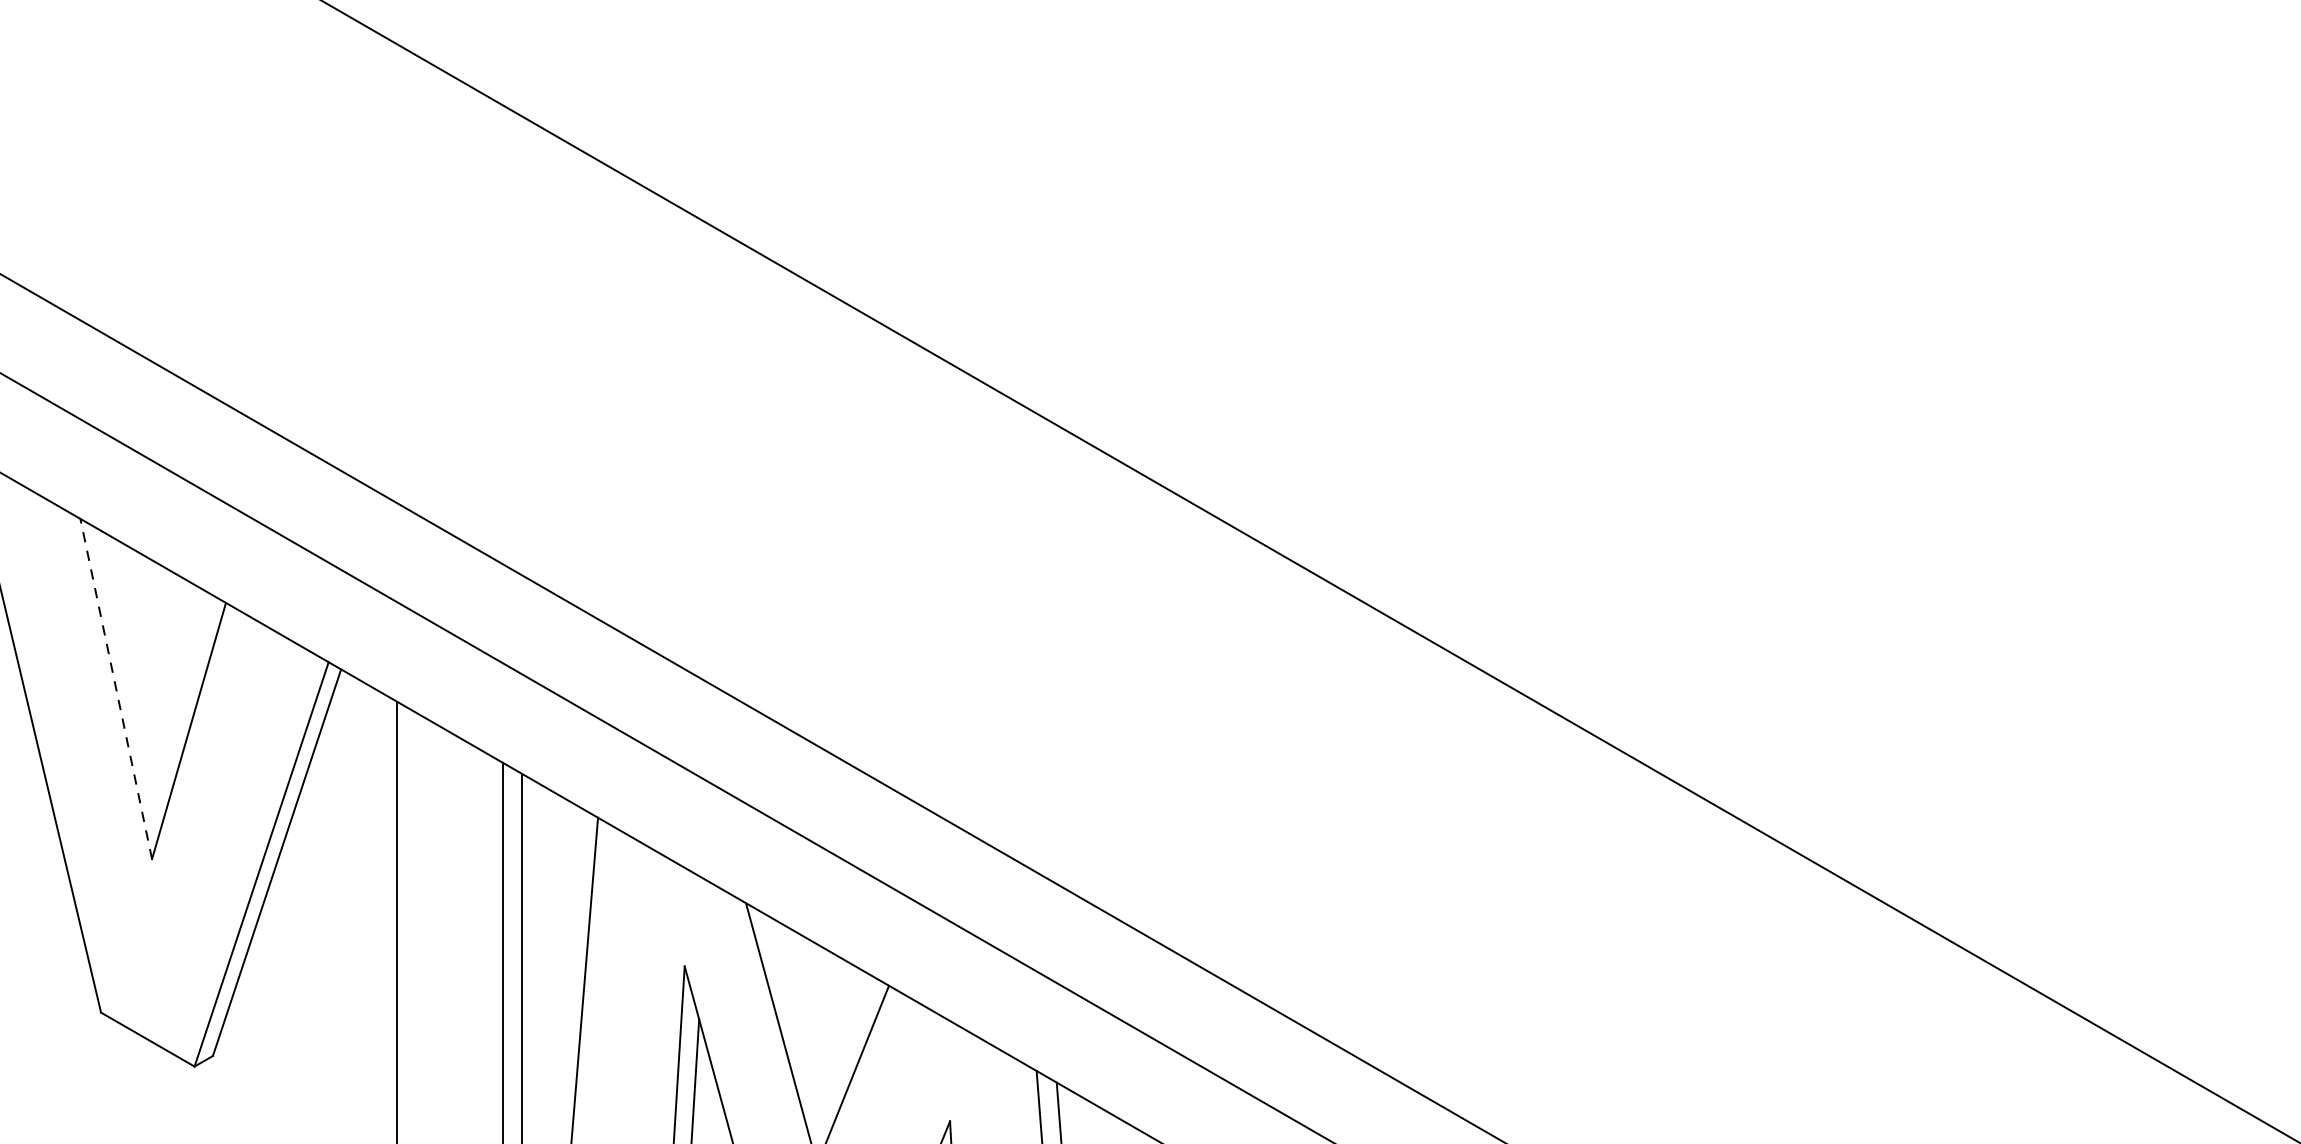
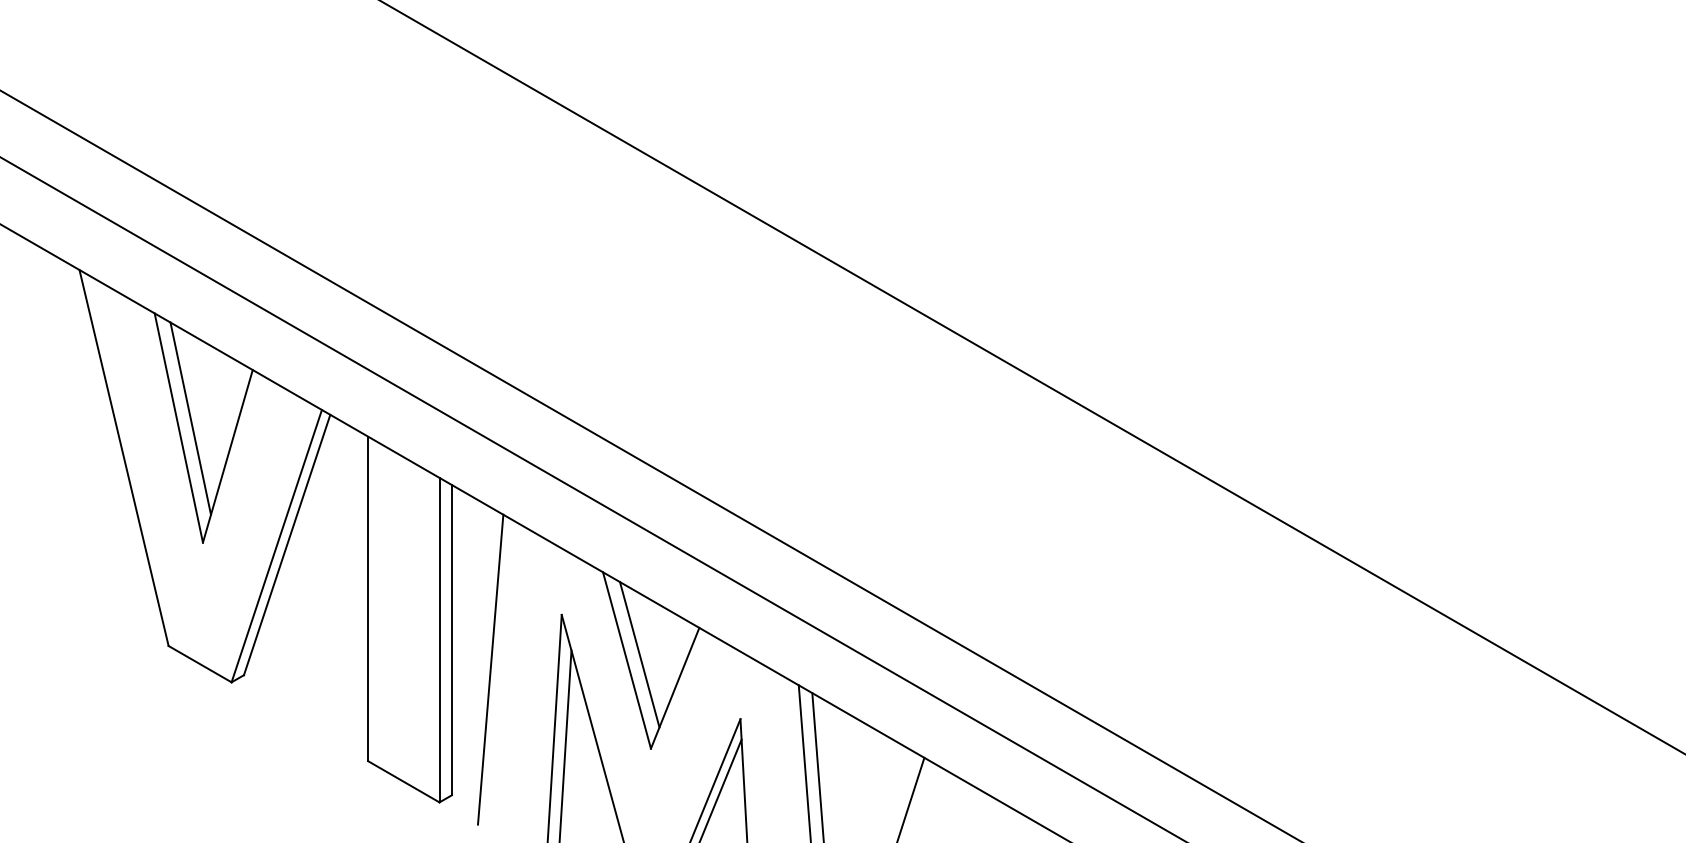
line: (133, 674) -> (190, 418), added
line: (115, 688) -> (178, 427), dashed -> solid
line: (800, 1025) -> (639, 654), added

